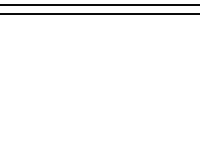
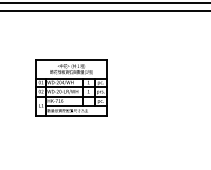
part: (55, 90) -> (71, 87), added

